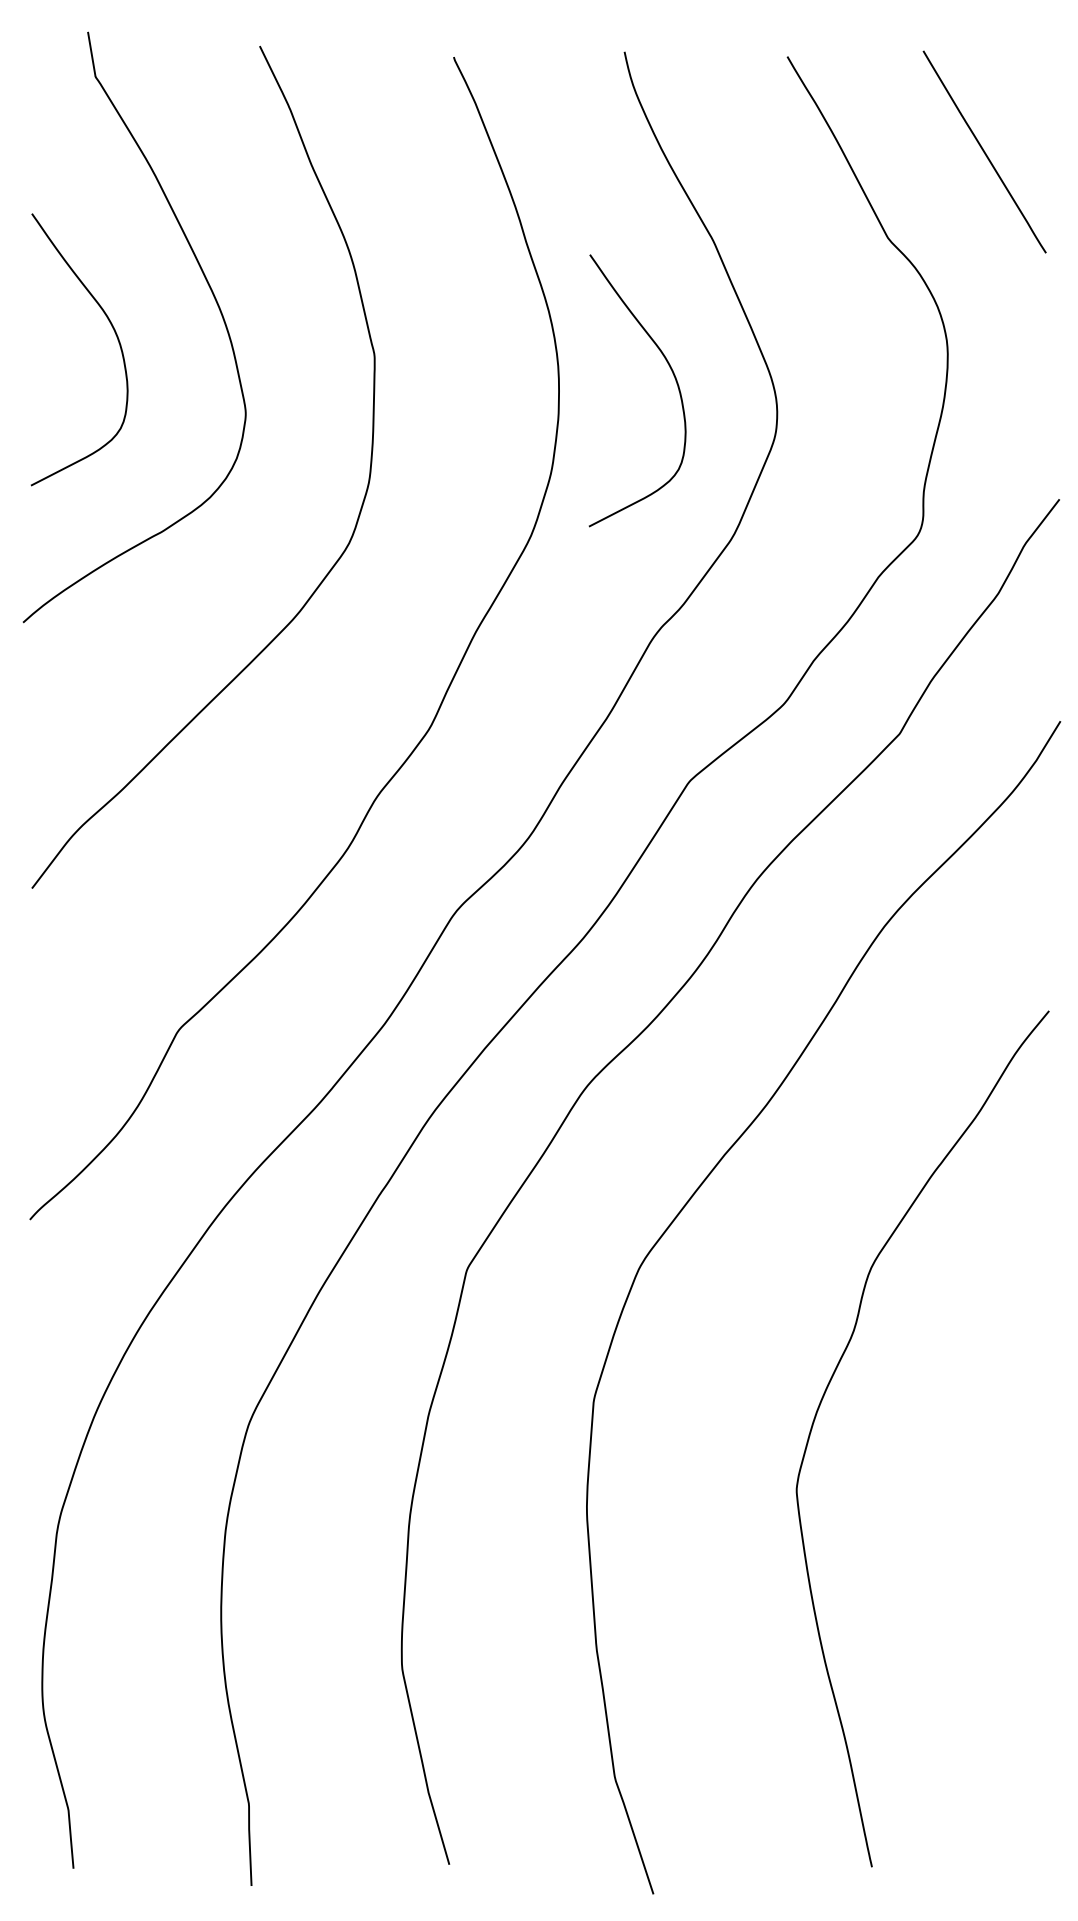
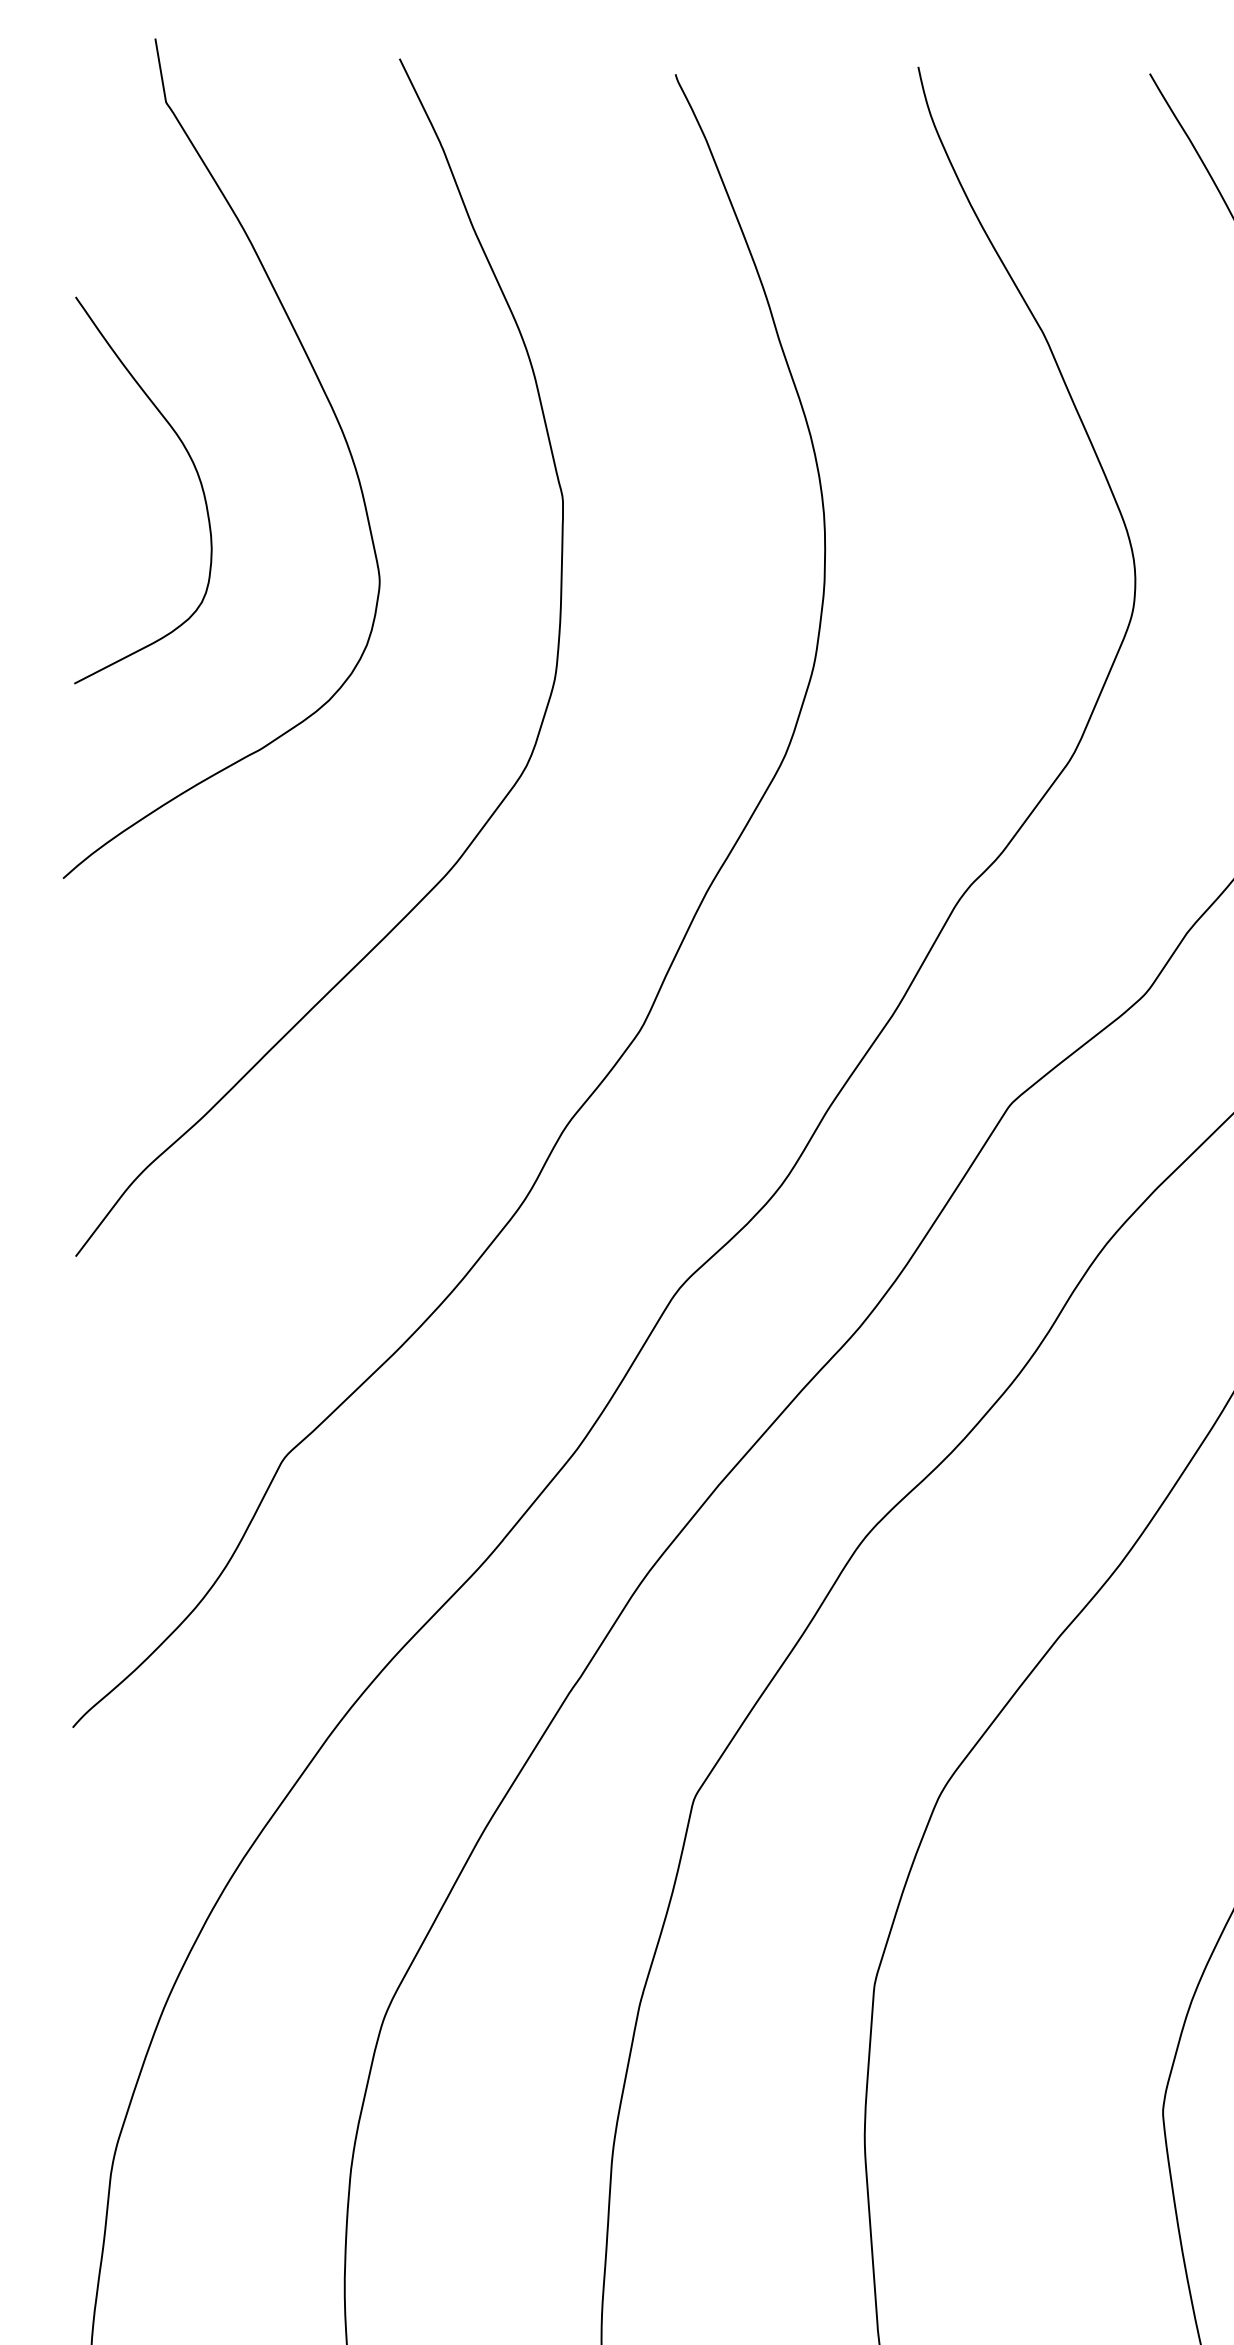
curve: (673, 376) -> (987, 528), removed

